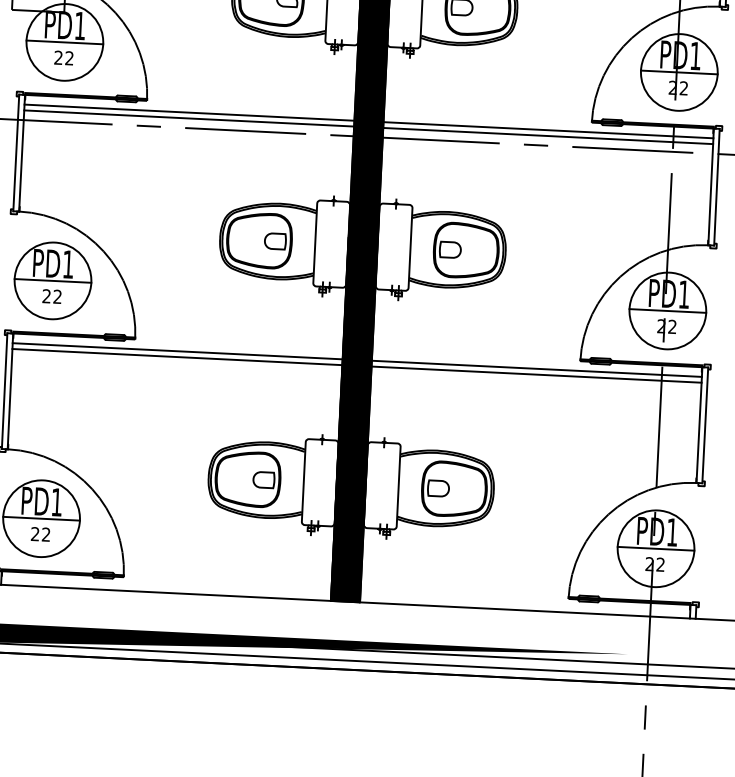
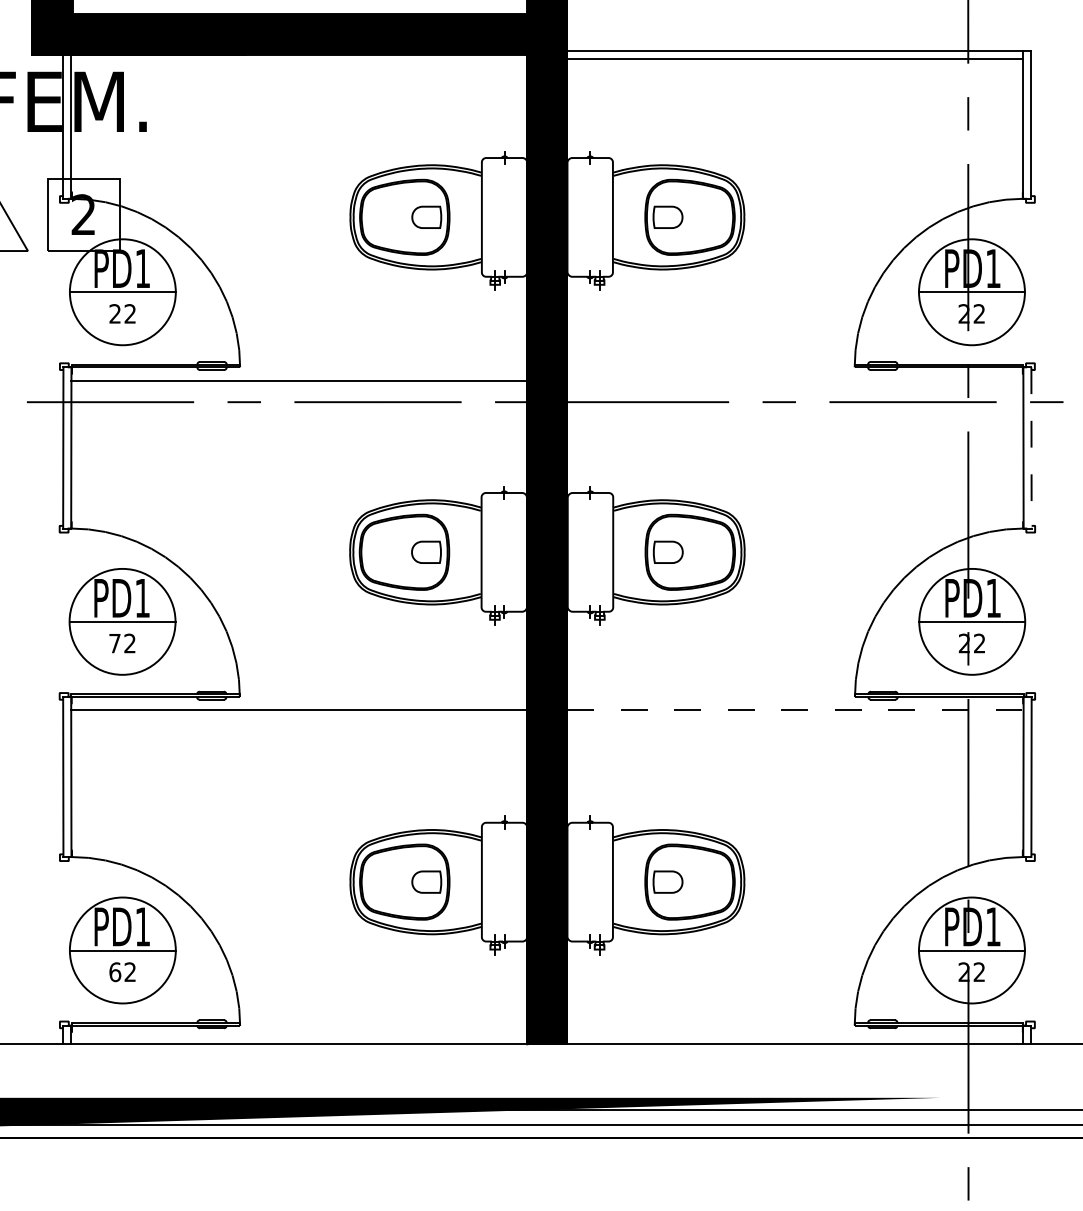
line: (189, 118) -> (299, 388), removed
line: (548, 130) -> (795, 380), removed
line: (548, 135) -> (795, 388), removed
line: (716, 186) -> (1031, 447), solid -> dashed
text: (46, 296) -> (114, 643), 22 -> 72
line: (177, 357) -> (299, 718), removed
line: (537, 368) -> (796, 710), solid -> dashed
line: (536, 374) -> (795, 718), removed
text: (35, 534) -> (115, 972), 22 -> 62

